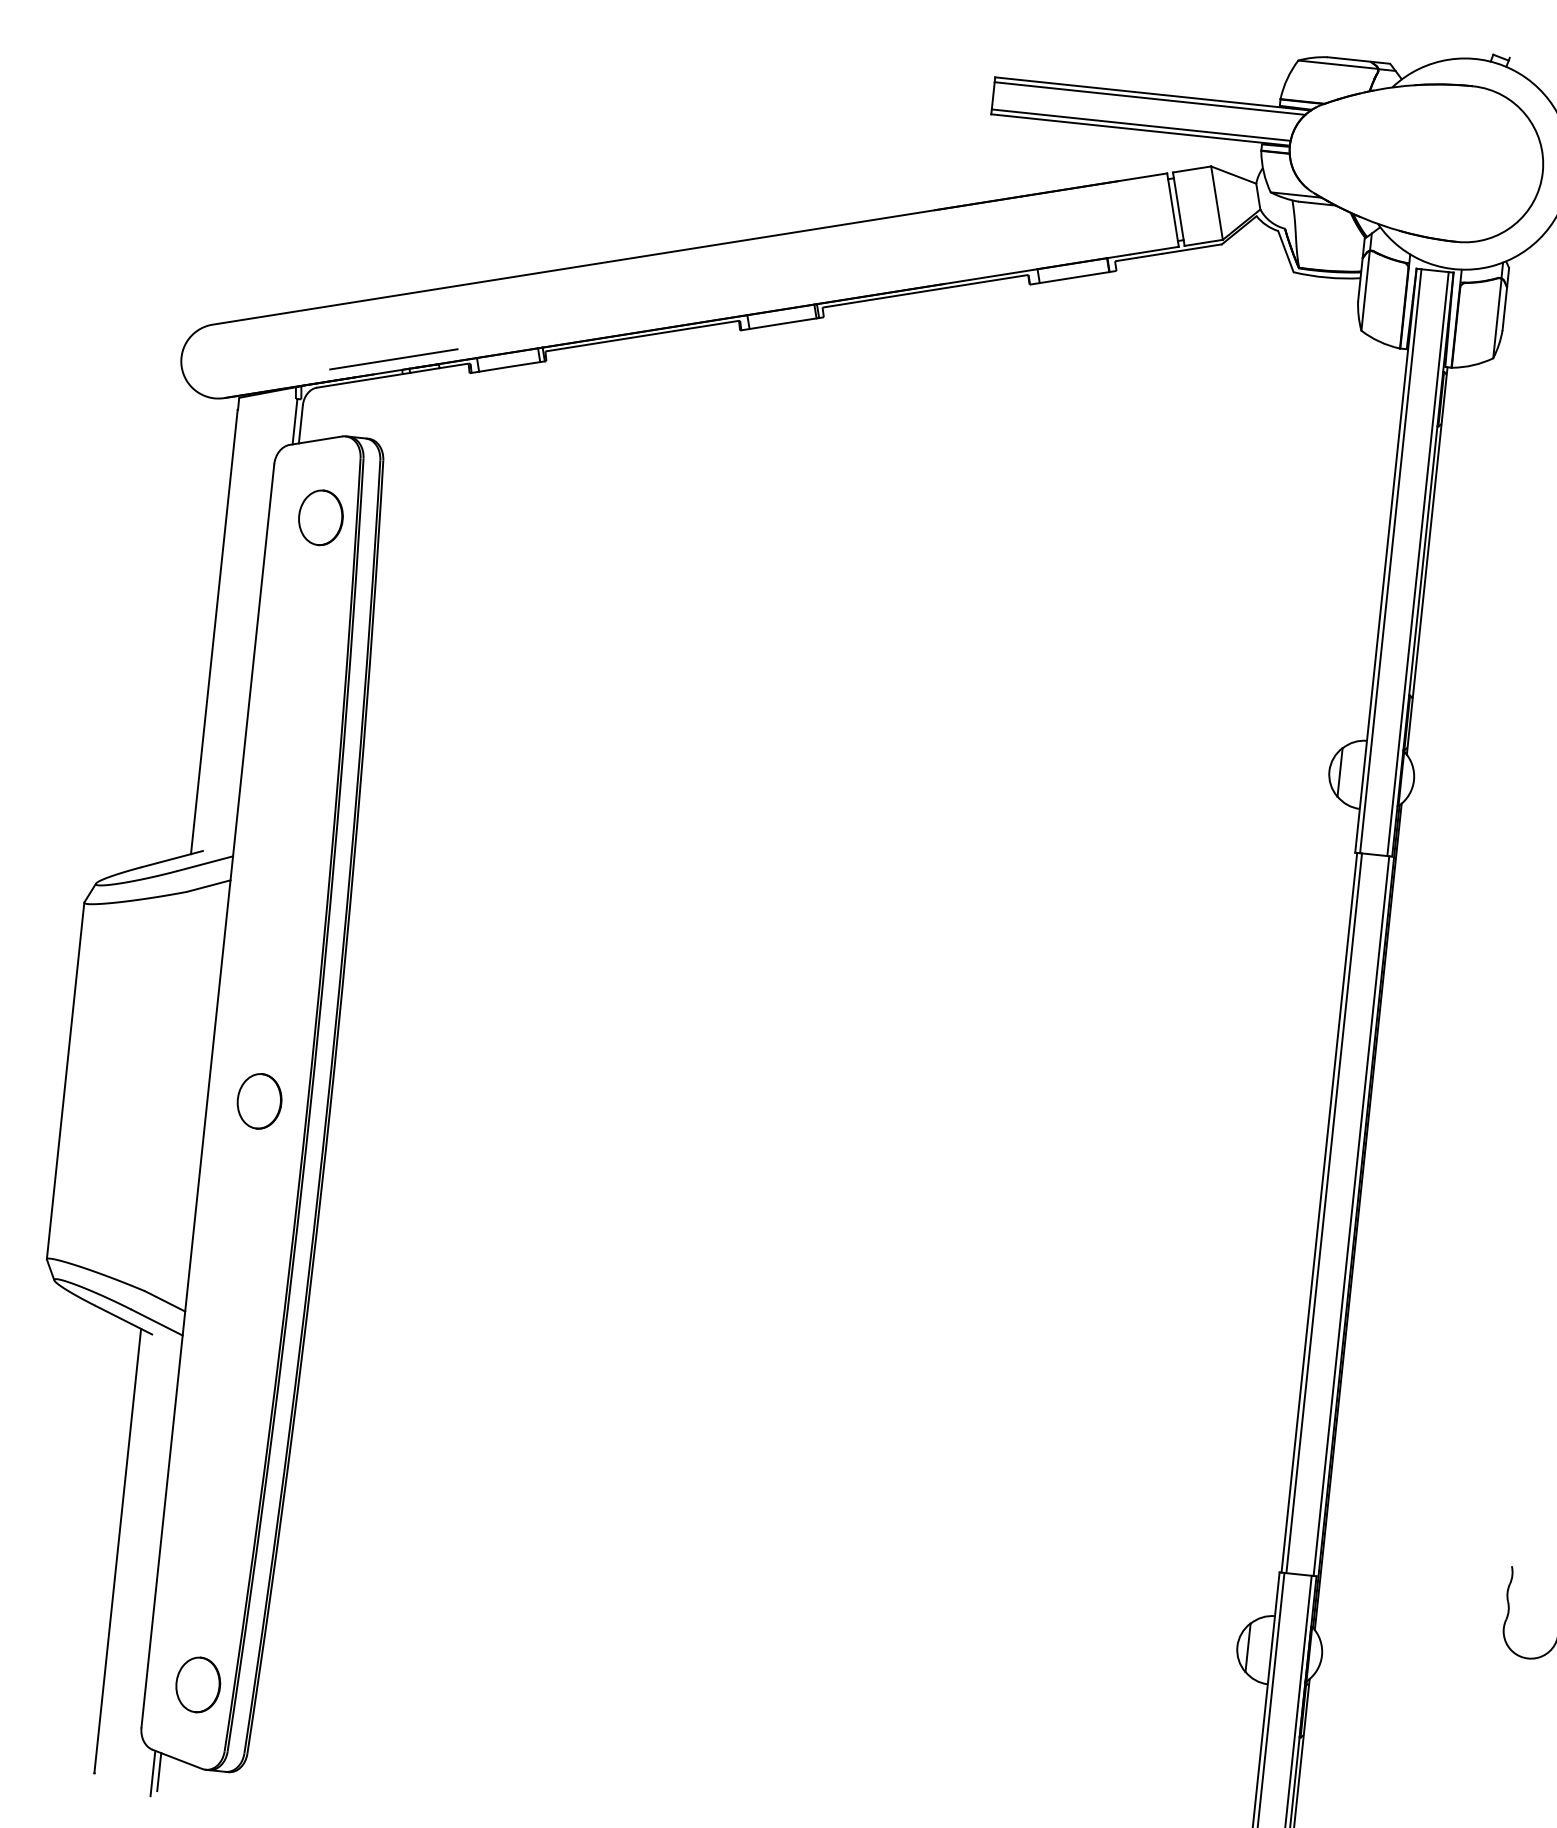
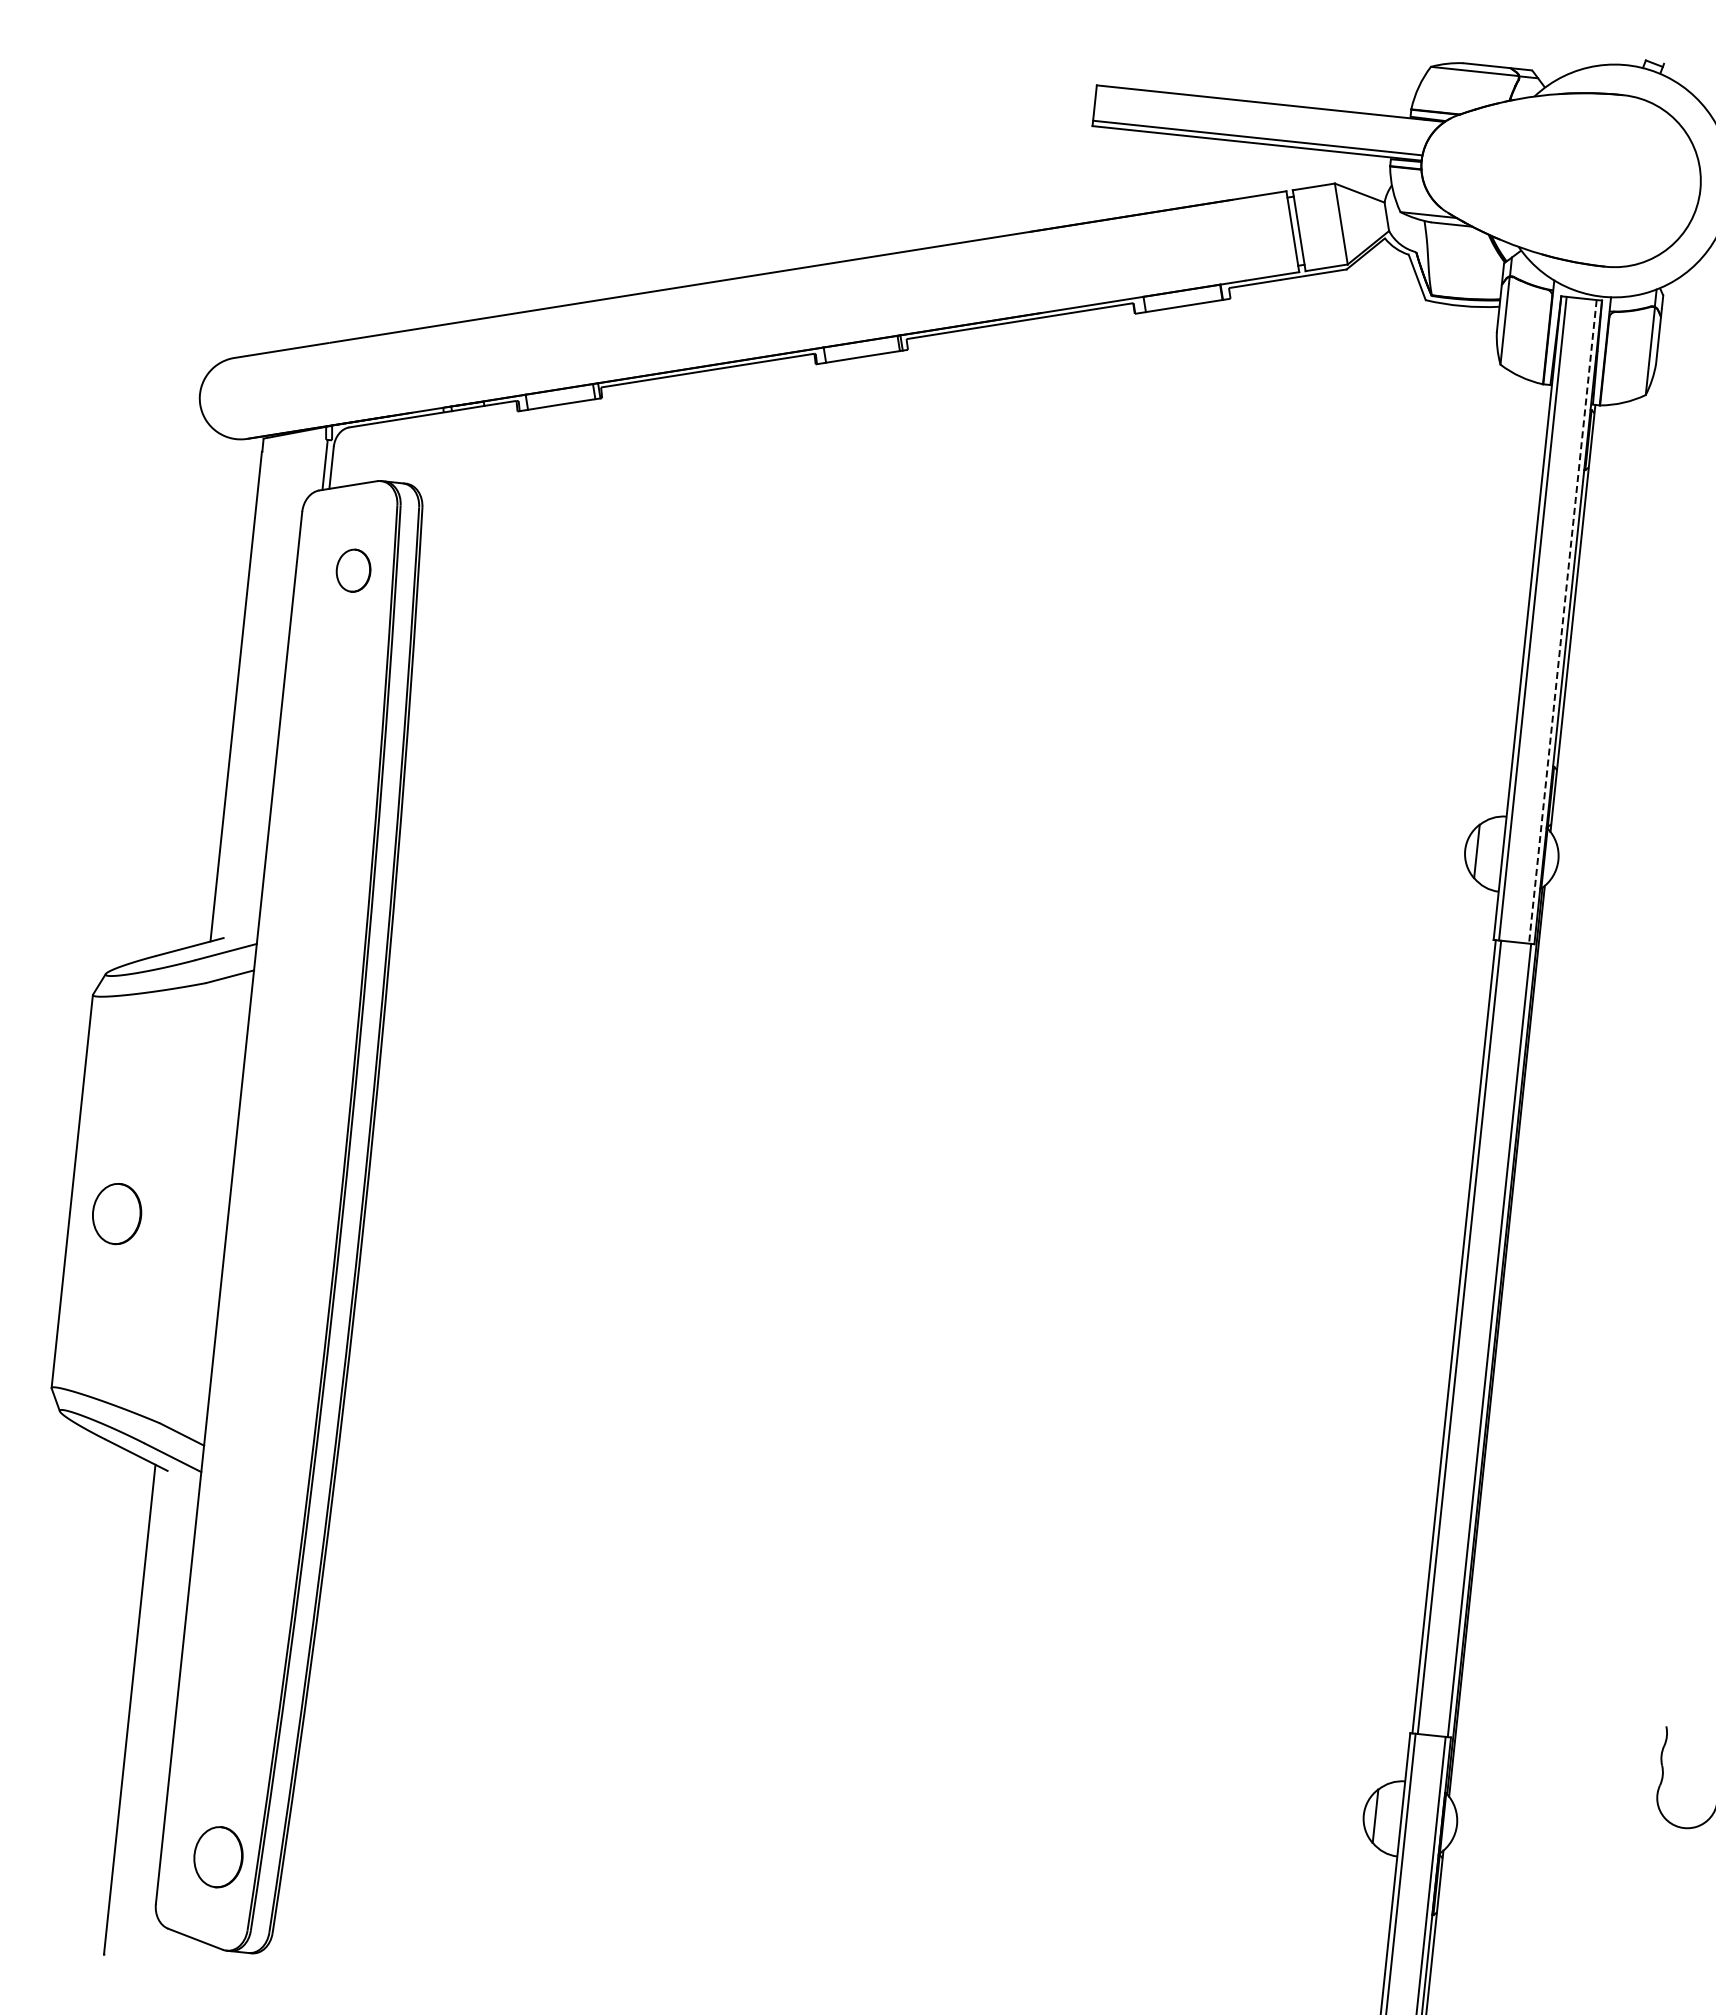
line: (1150, 98) -> (1267, 108), removed
line: (394, 359) -> (434, 396), removed
part: (320, 517) -> (353, 570), size x0.7
line: (1417, 563) -> (1562, 621), solid -> dashed
part: (259, 1101) -> (117, 1214), moved
line: (159, 1772) -> (175, 1953), removed
line: (152, 1773) -> (168, 1954), removed

